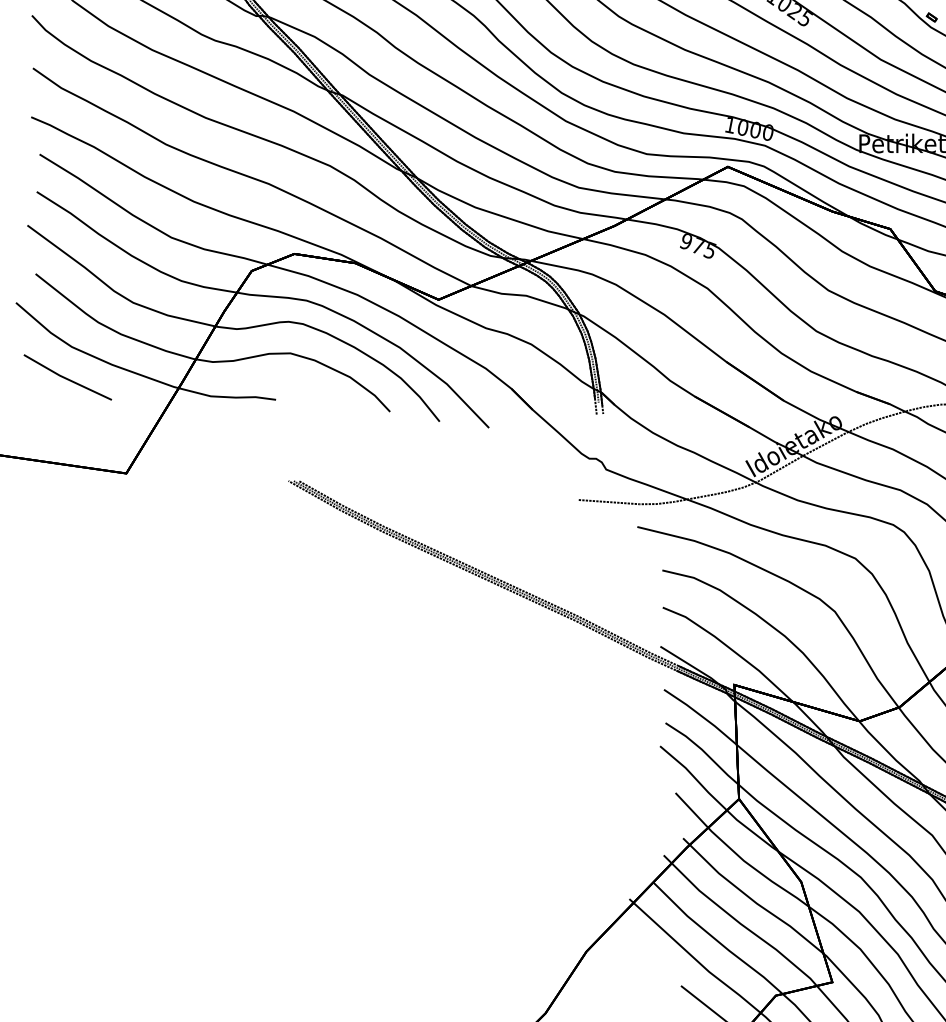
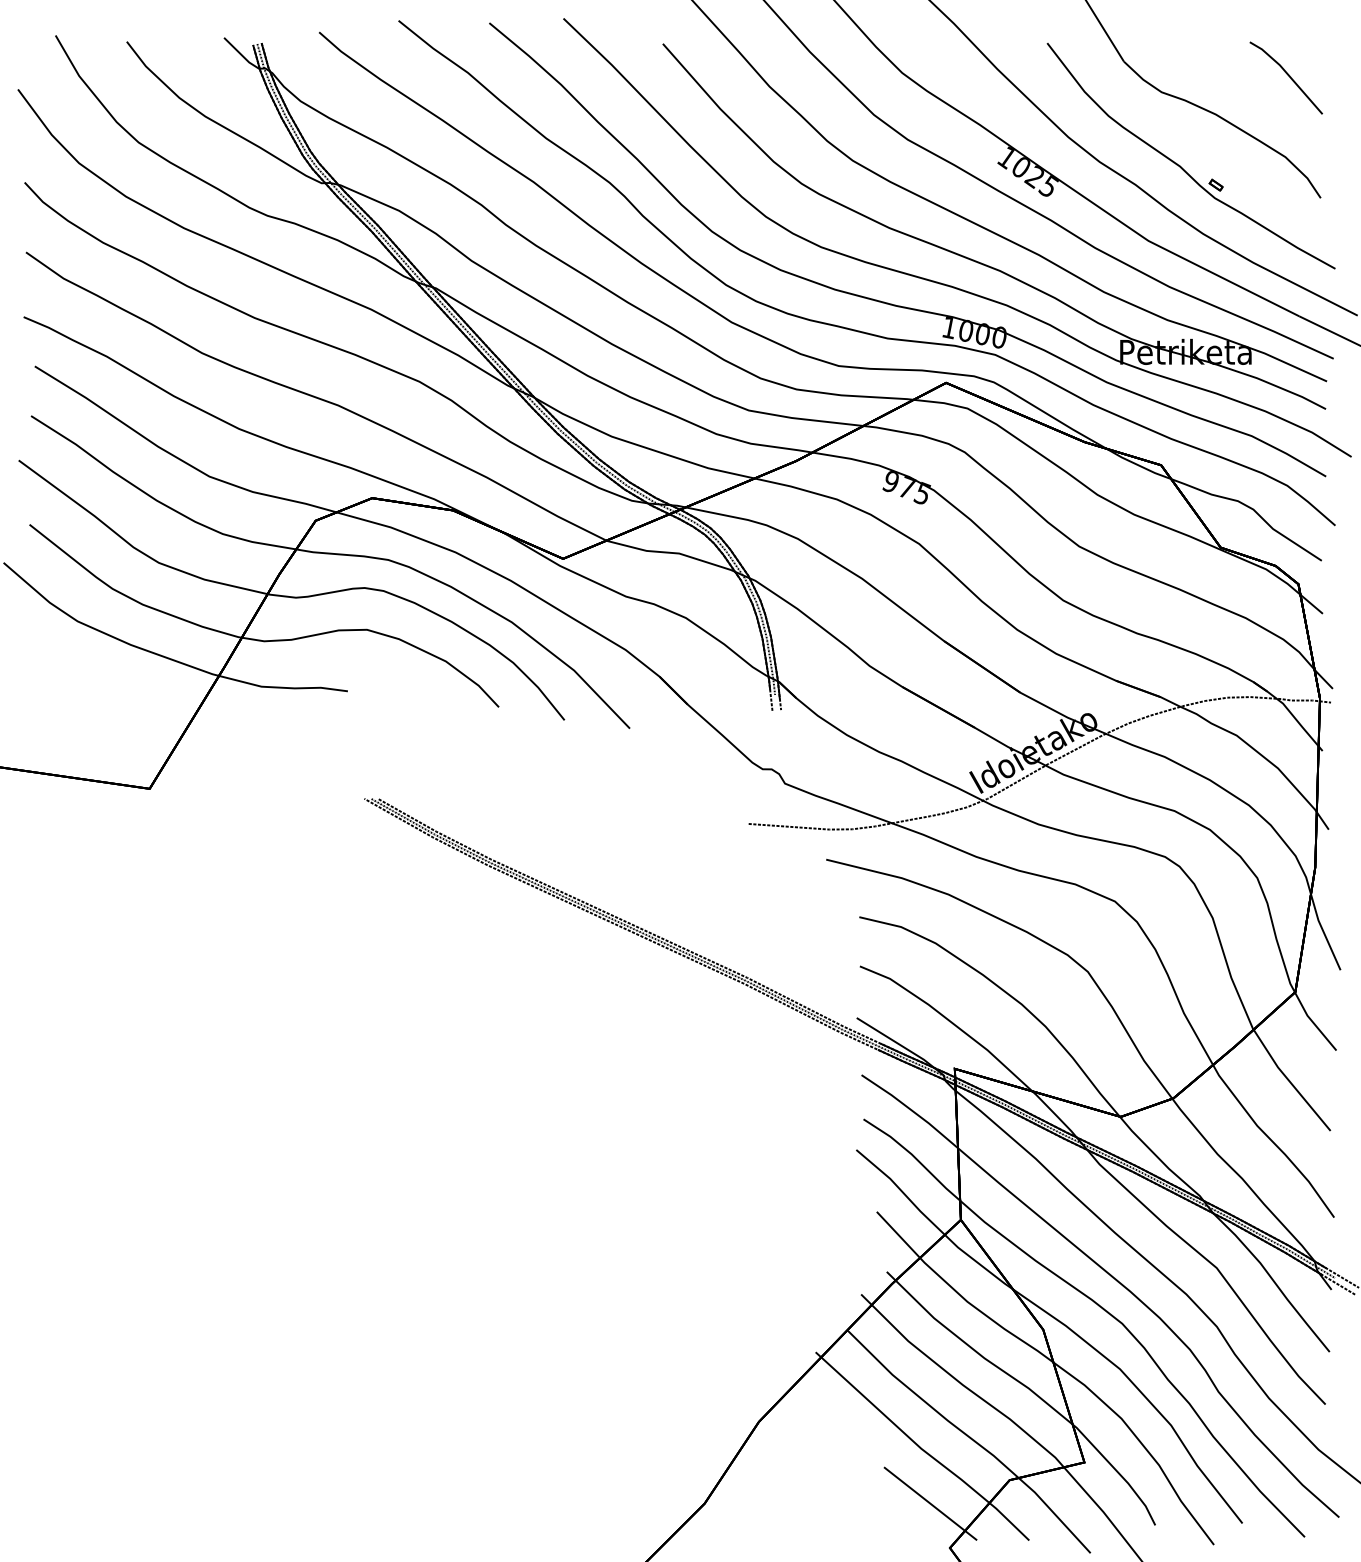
part: (67, 377) -> (71, 661), removed

